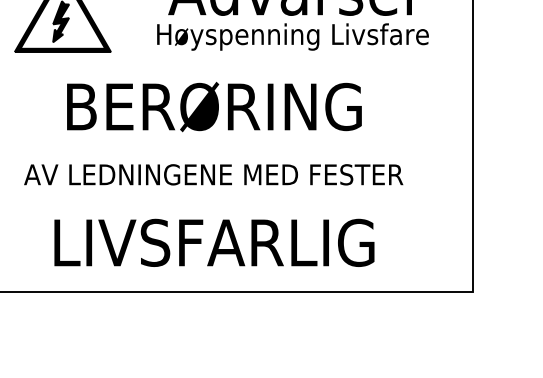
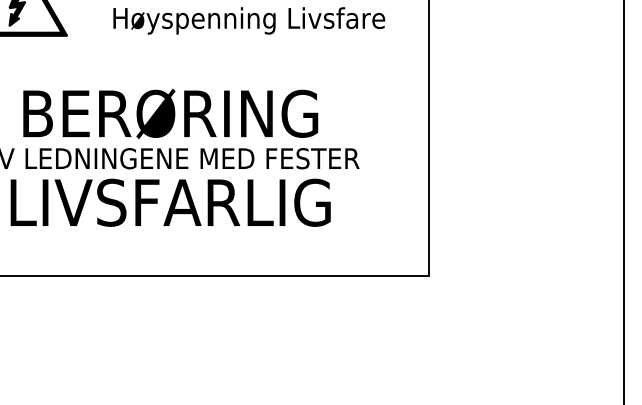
text: (214, 106) -> (170, 113), moved
text: (214, 242) -> (170, 202), moved

